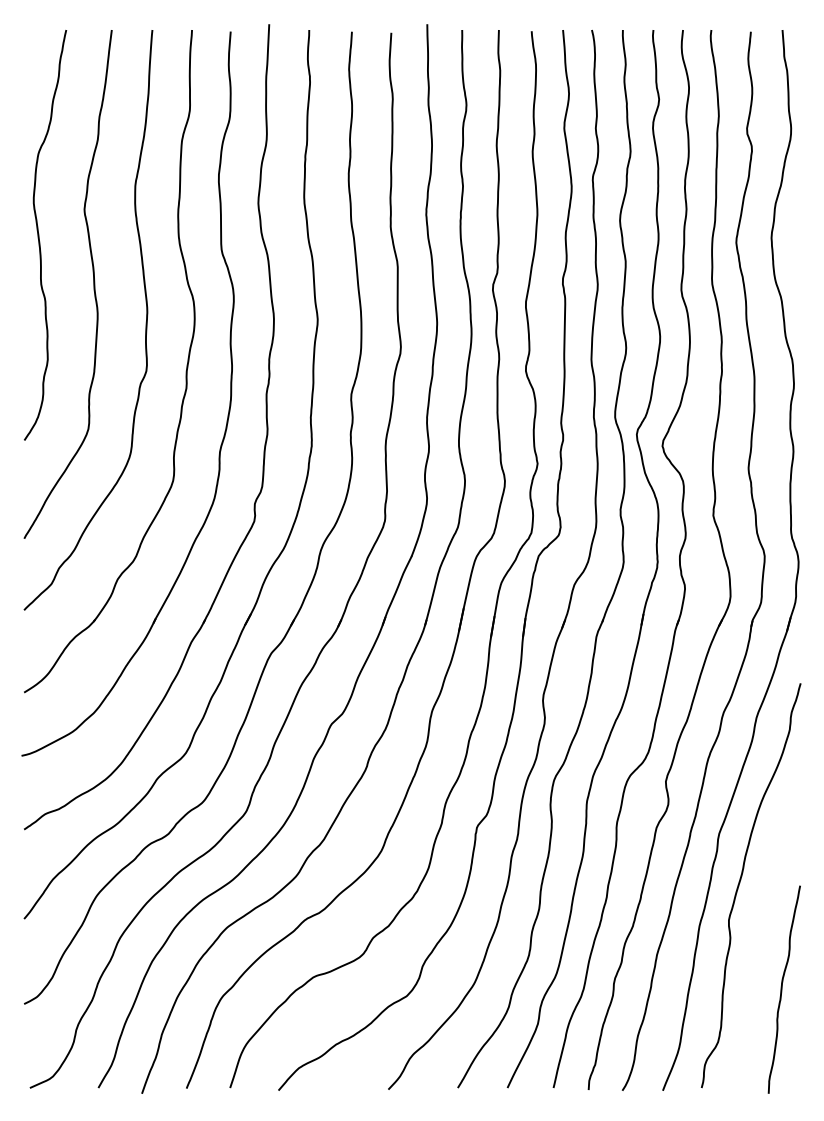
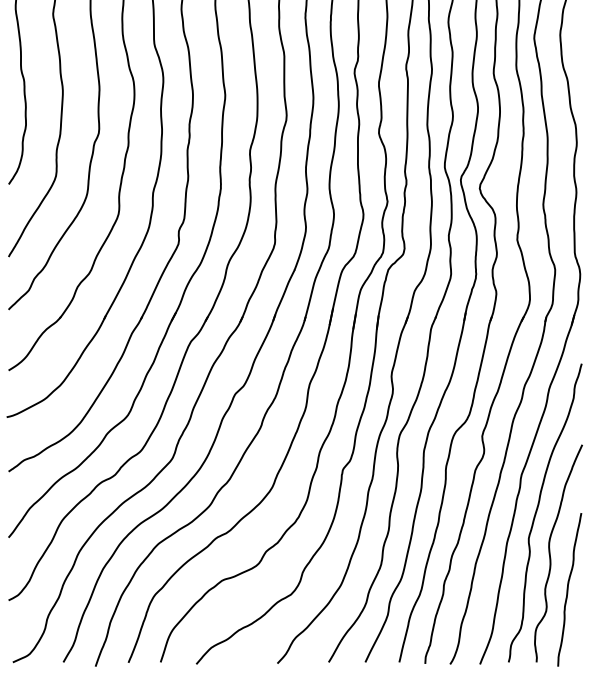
curve: (758, 940) -> (550, 553), added

